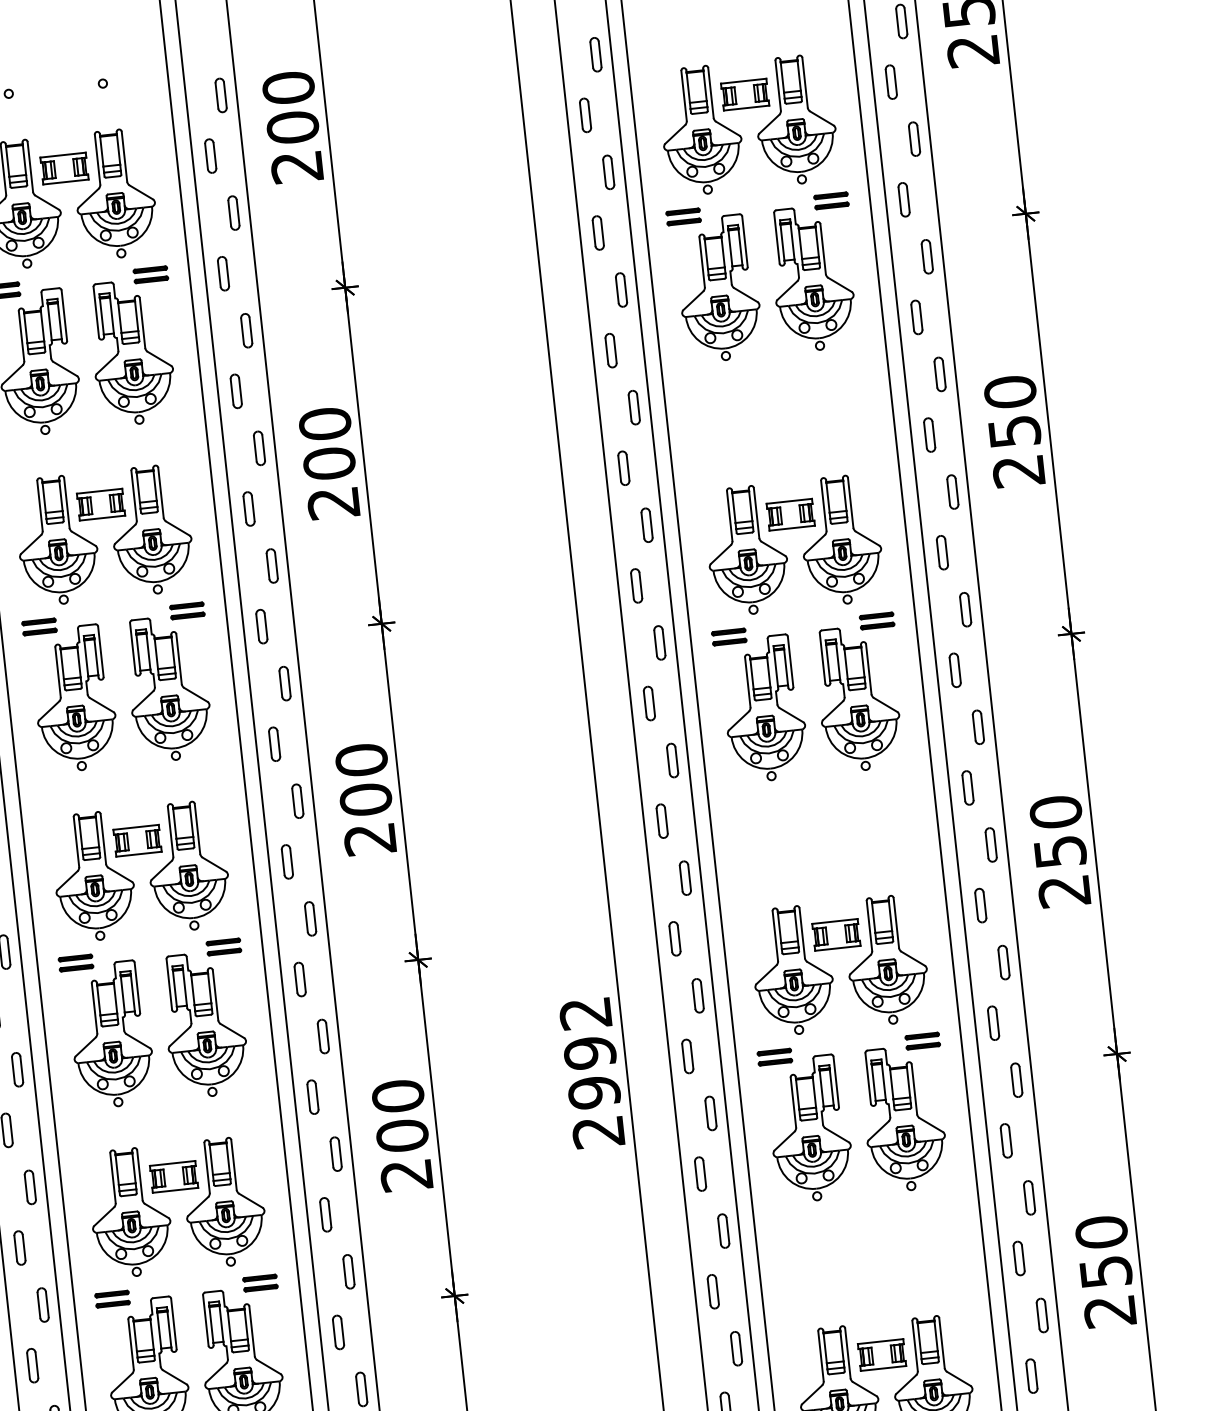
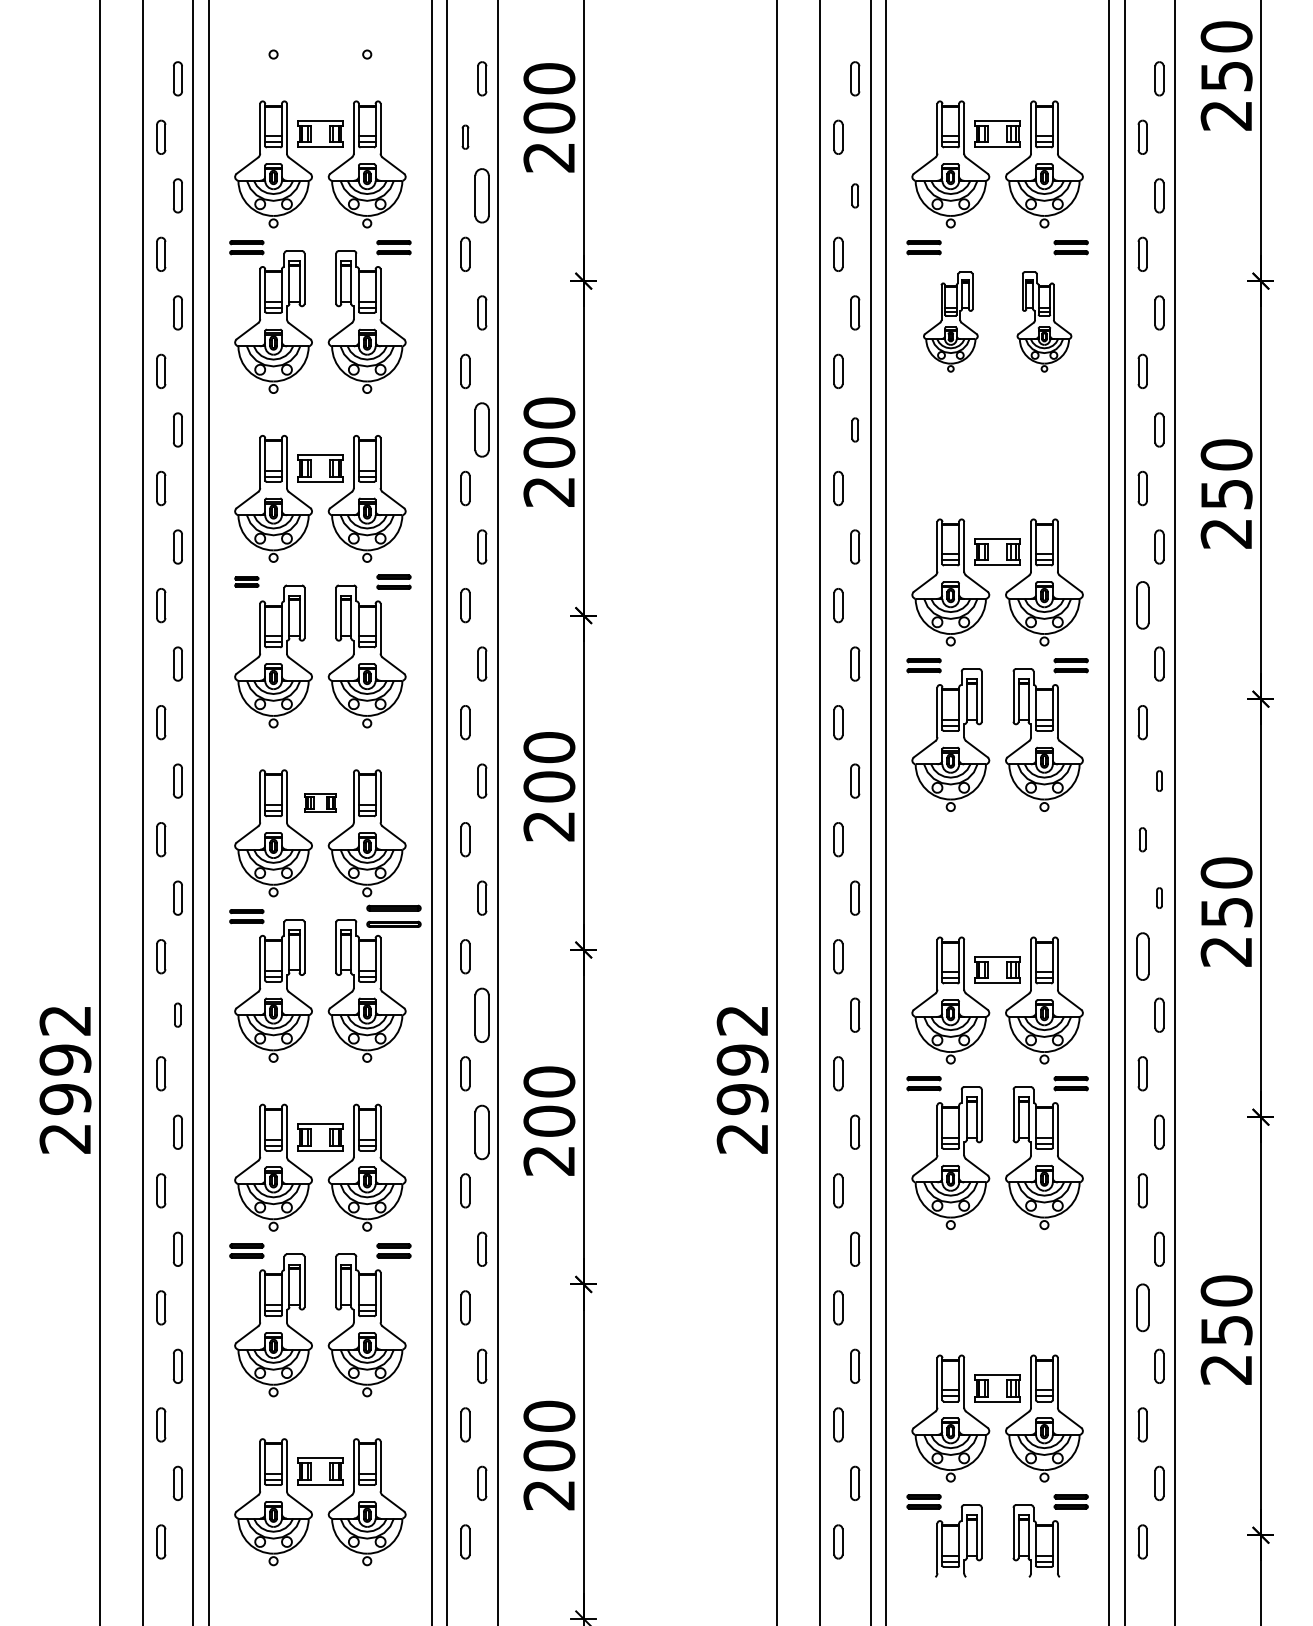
part: (210, 155) -> (465, 136), size x0.7
part: (609, 171) -> (855, 195), size x0.7
part: (234, 212) -> (482, 195), size x1.6
part: (812, 277) -> (1044, 321), size x0.7
part: (718, 288) -> (950, 321), size x0.7
part: (634, 407) -> (855, 429), size x0.7
part: (259, 447) -> (482, 429), size x1.6
part: (942, 552) -> (1142, 605), size x1.4
part: (39, 626) -> (246, 581), size x0.7
part: (978, 726) -> (1159, 780), size x0.6
part: (967, 787) -> (1142, 839), size x0.7
part: (137, 840) -> (320, 802), size x0.7
part: (991, 844) -> (1159, 897), size x0.6
part: (980, 905) -> (1142, 956), size x1.4
part: (223, 946) -> (393, 916), size x1.6
part: (323, 1035) -> (482, 1014), size x1.6
part: (17, 1069) -> (177, 1014), size x0.7
part: (336, 1153) -> (482, 1131), size x1.6
part: (1018, 1258) -> (1142, 1307), size x1.4

